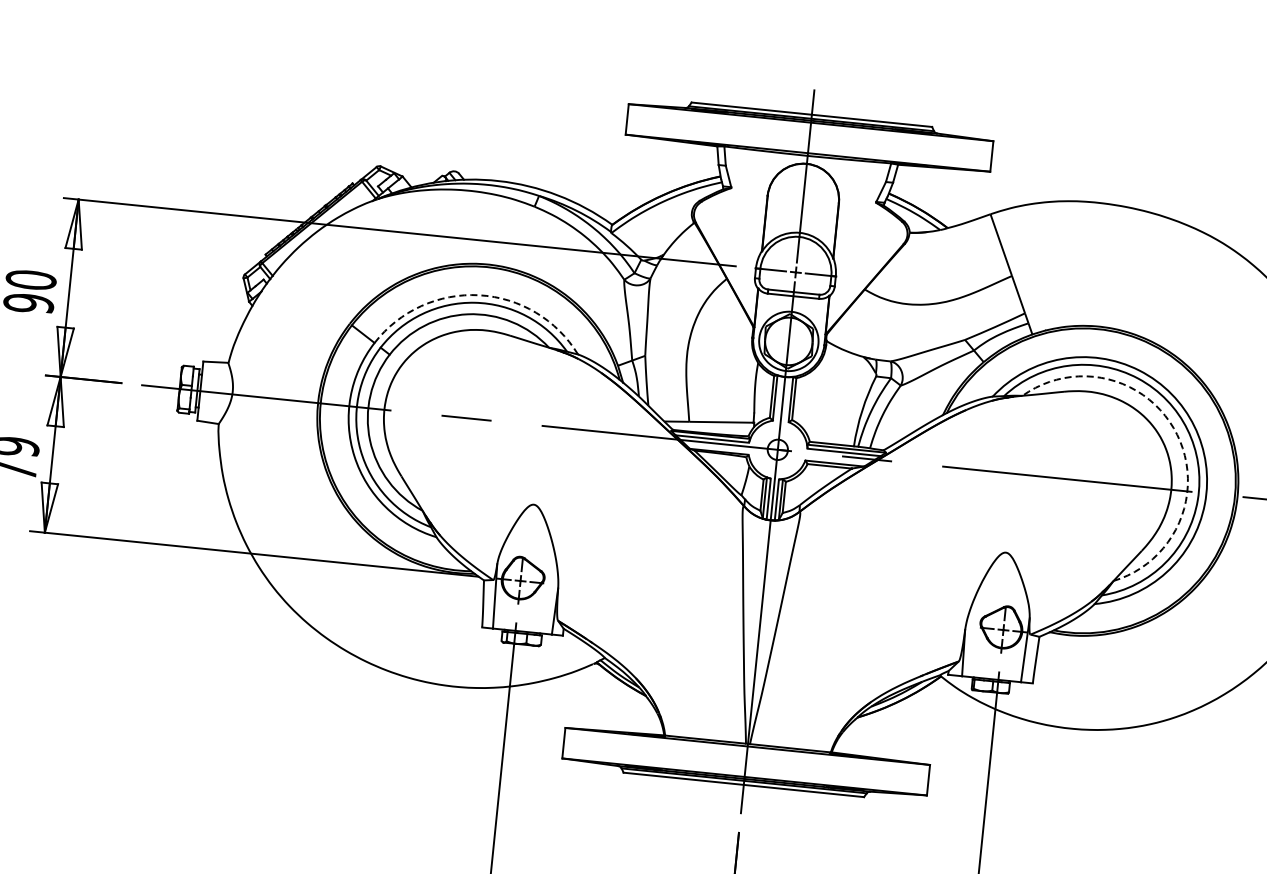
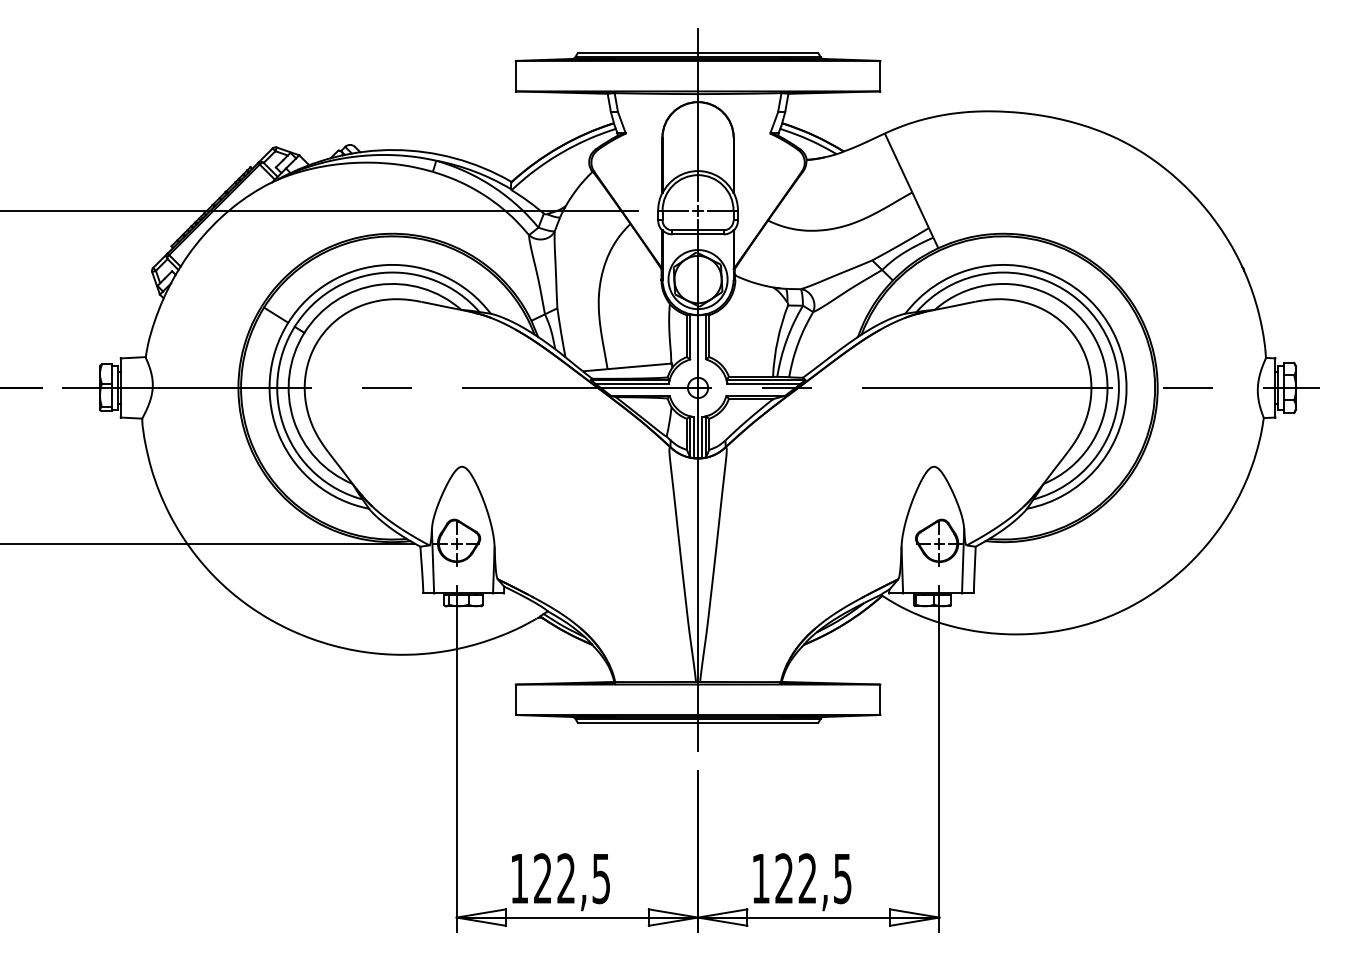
arc: (479, 295) -> (387, 265), dashed -> solid
arc: (1177, 434) -> (1091, 332), dashed -> solid

